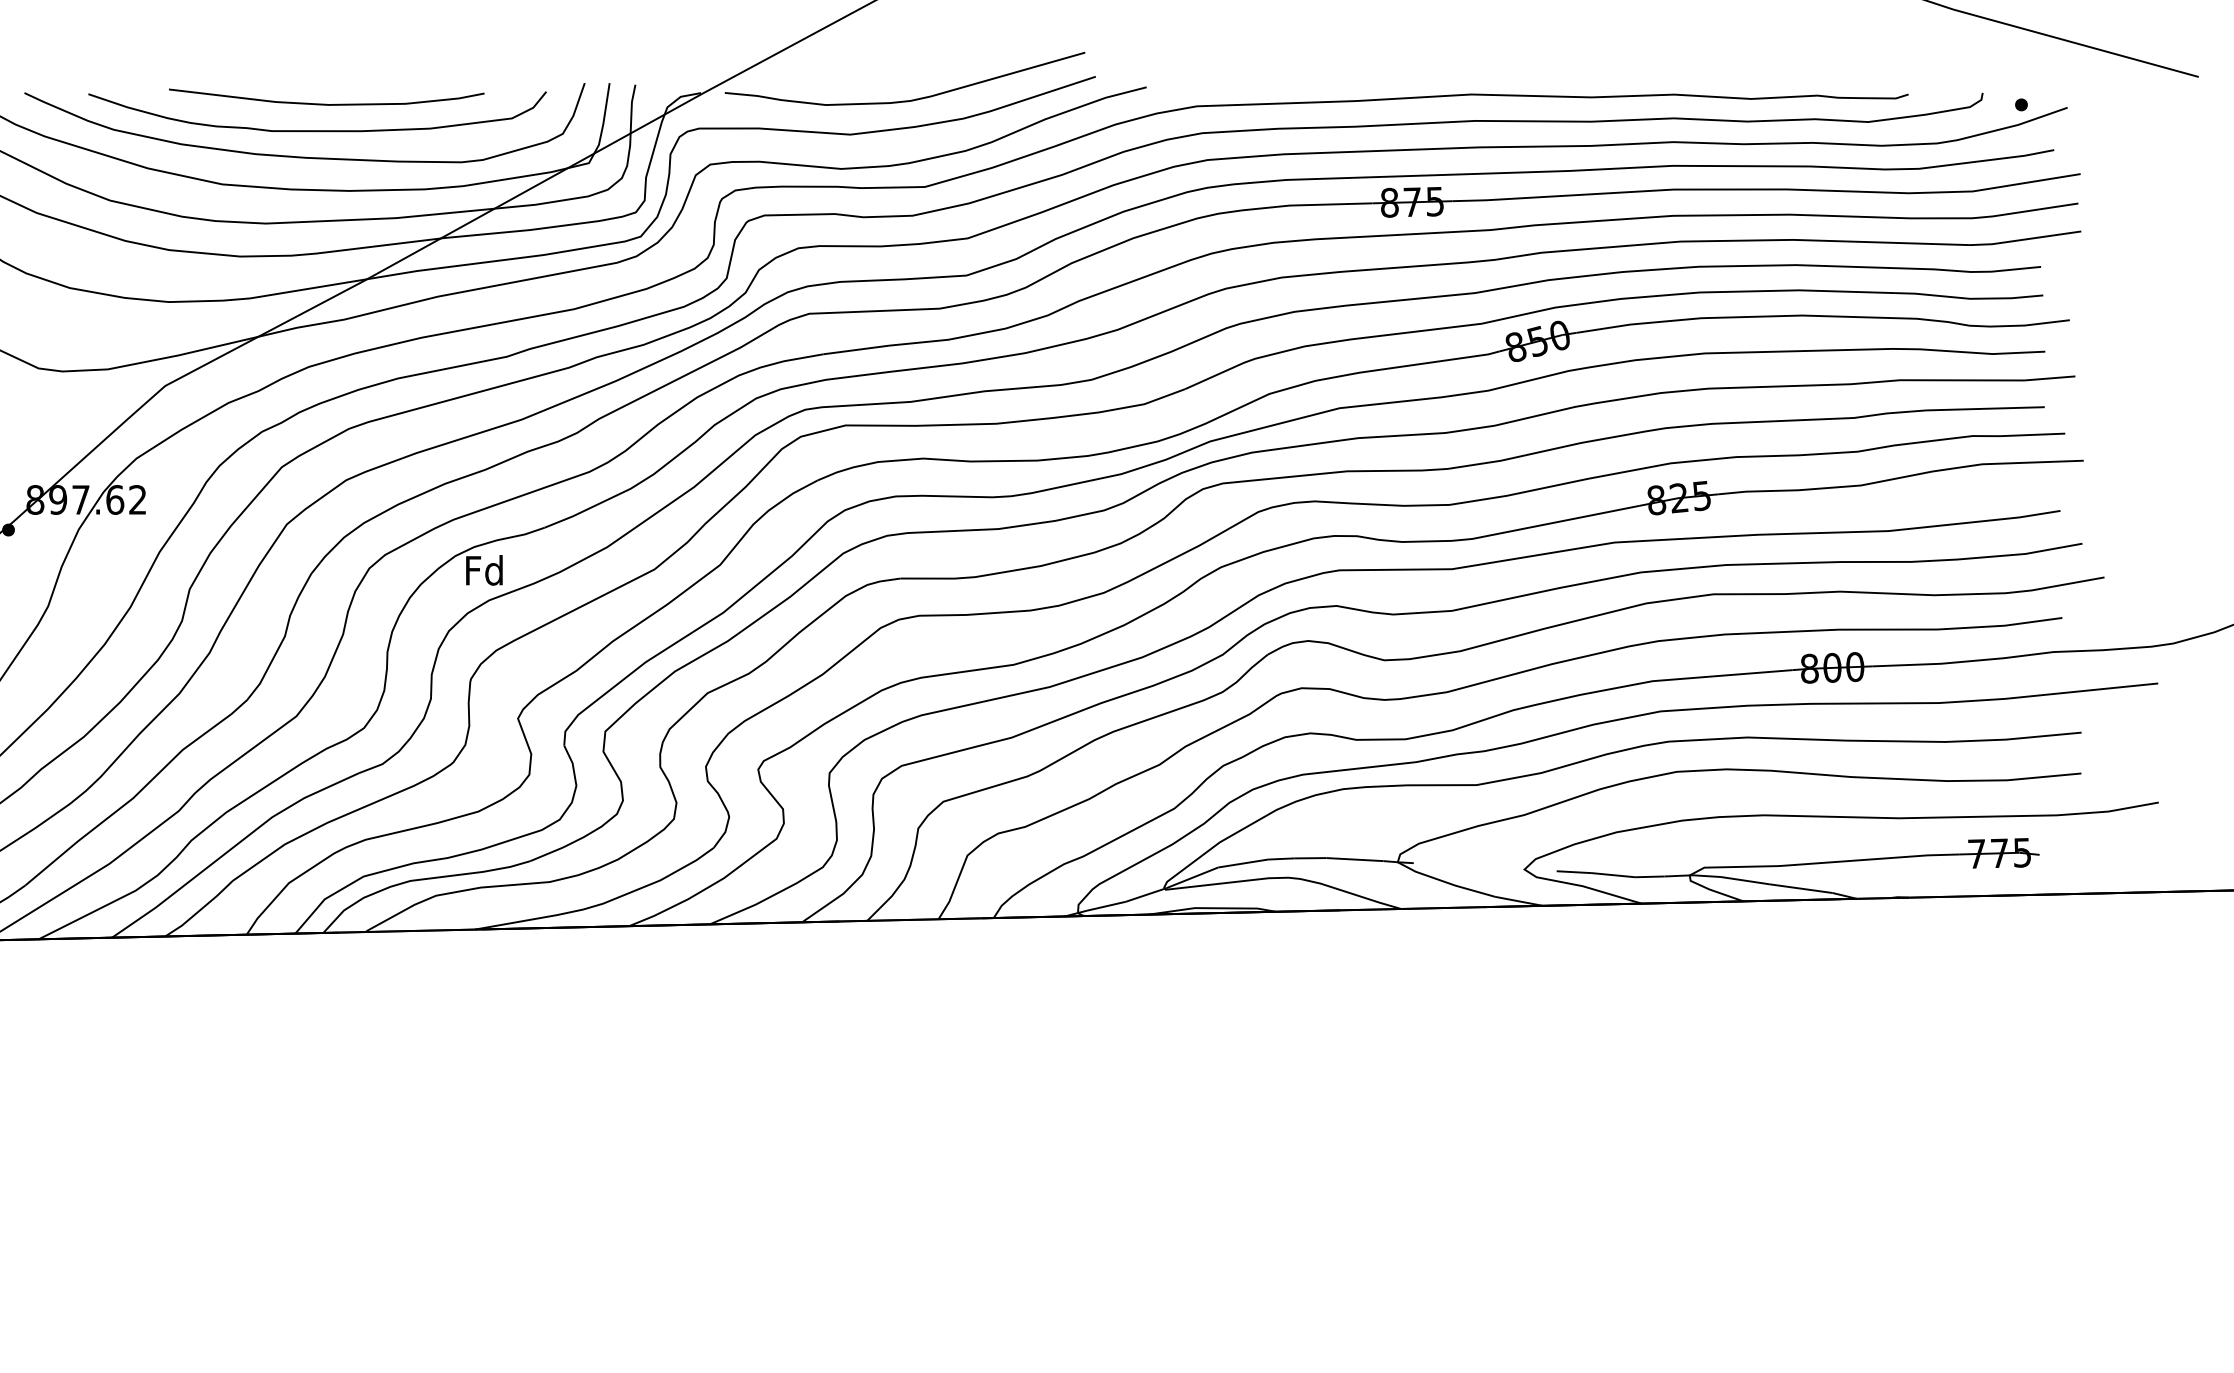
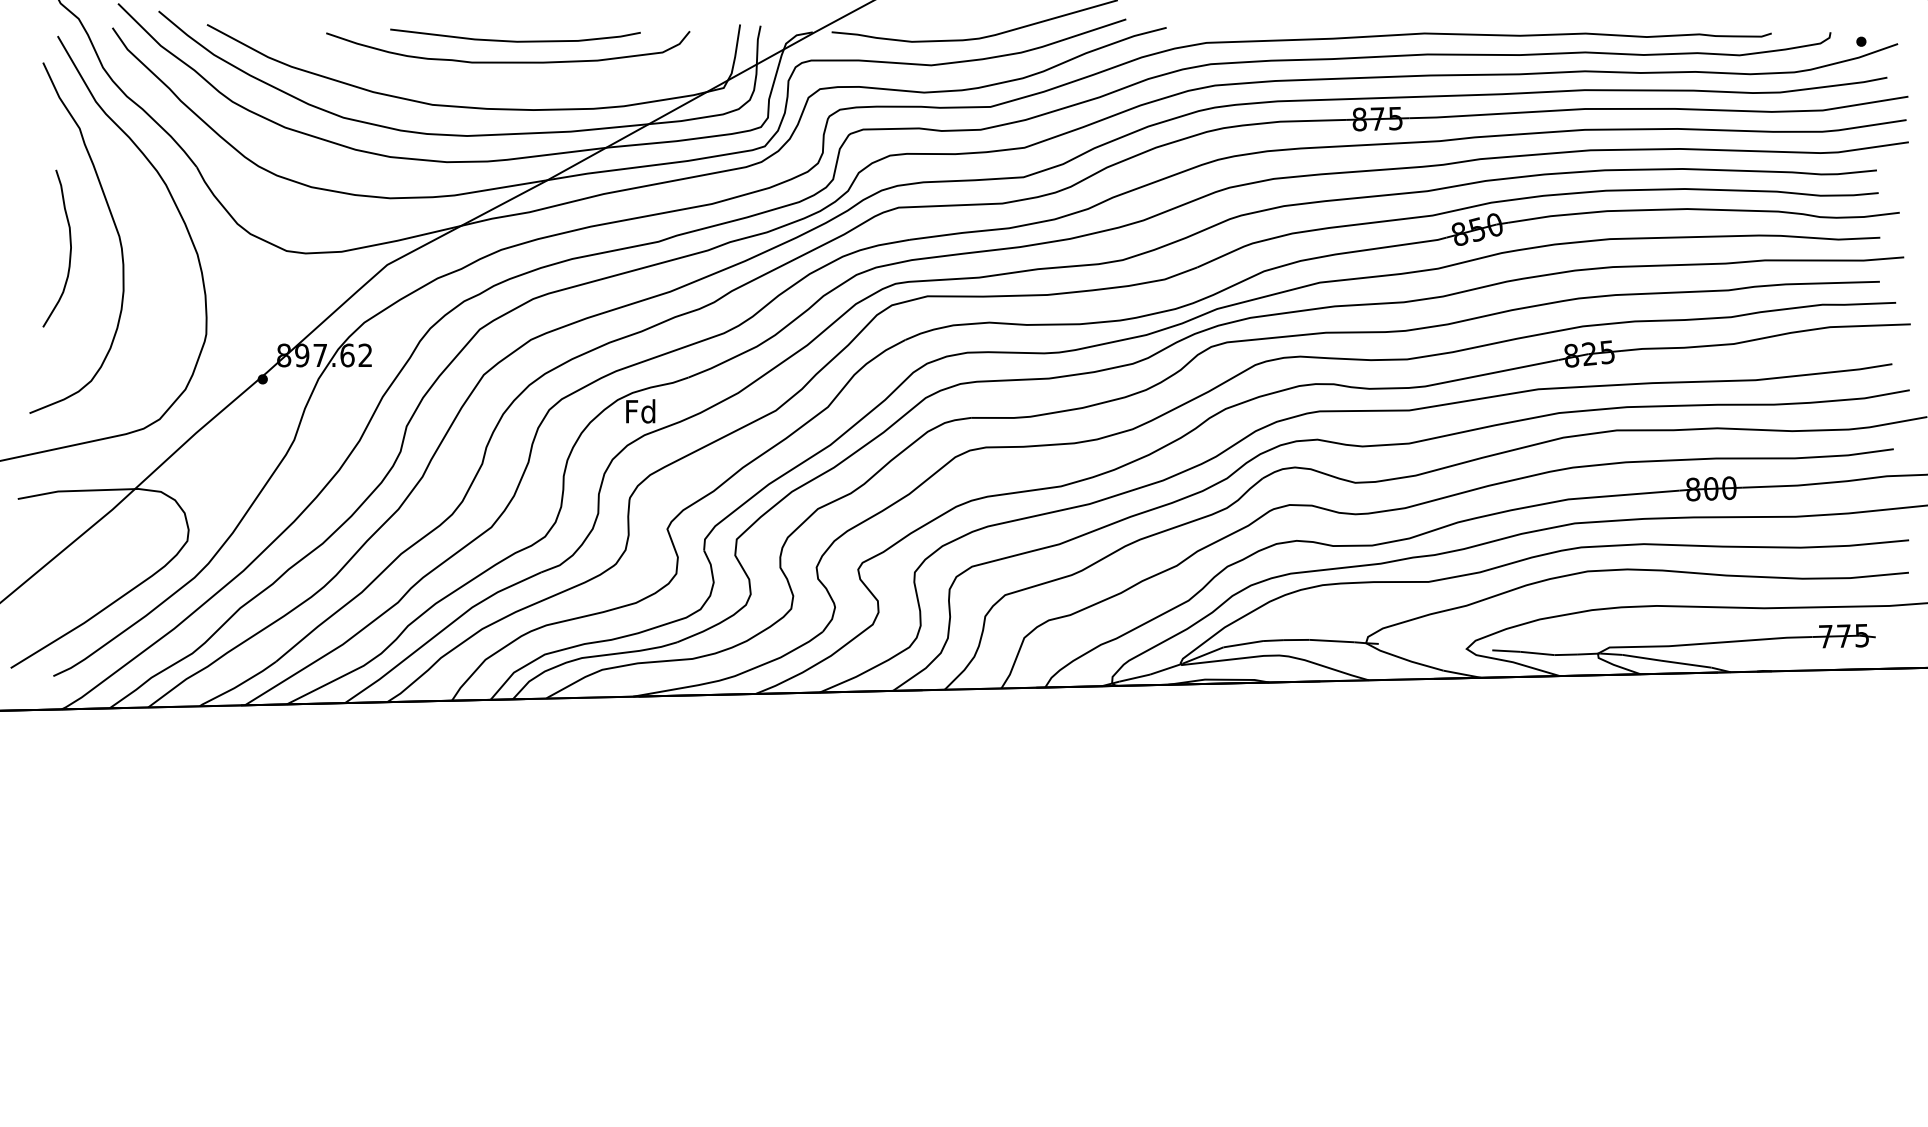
curve: (304, 156) -> (497, 82), removed

